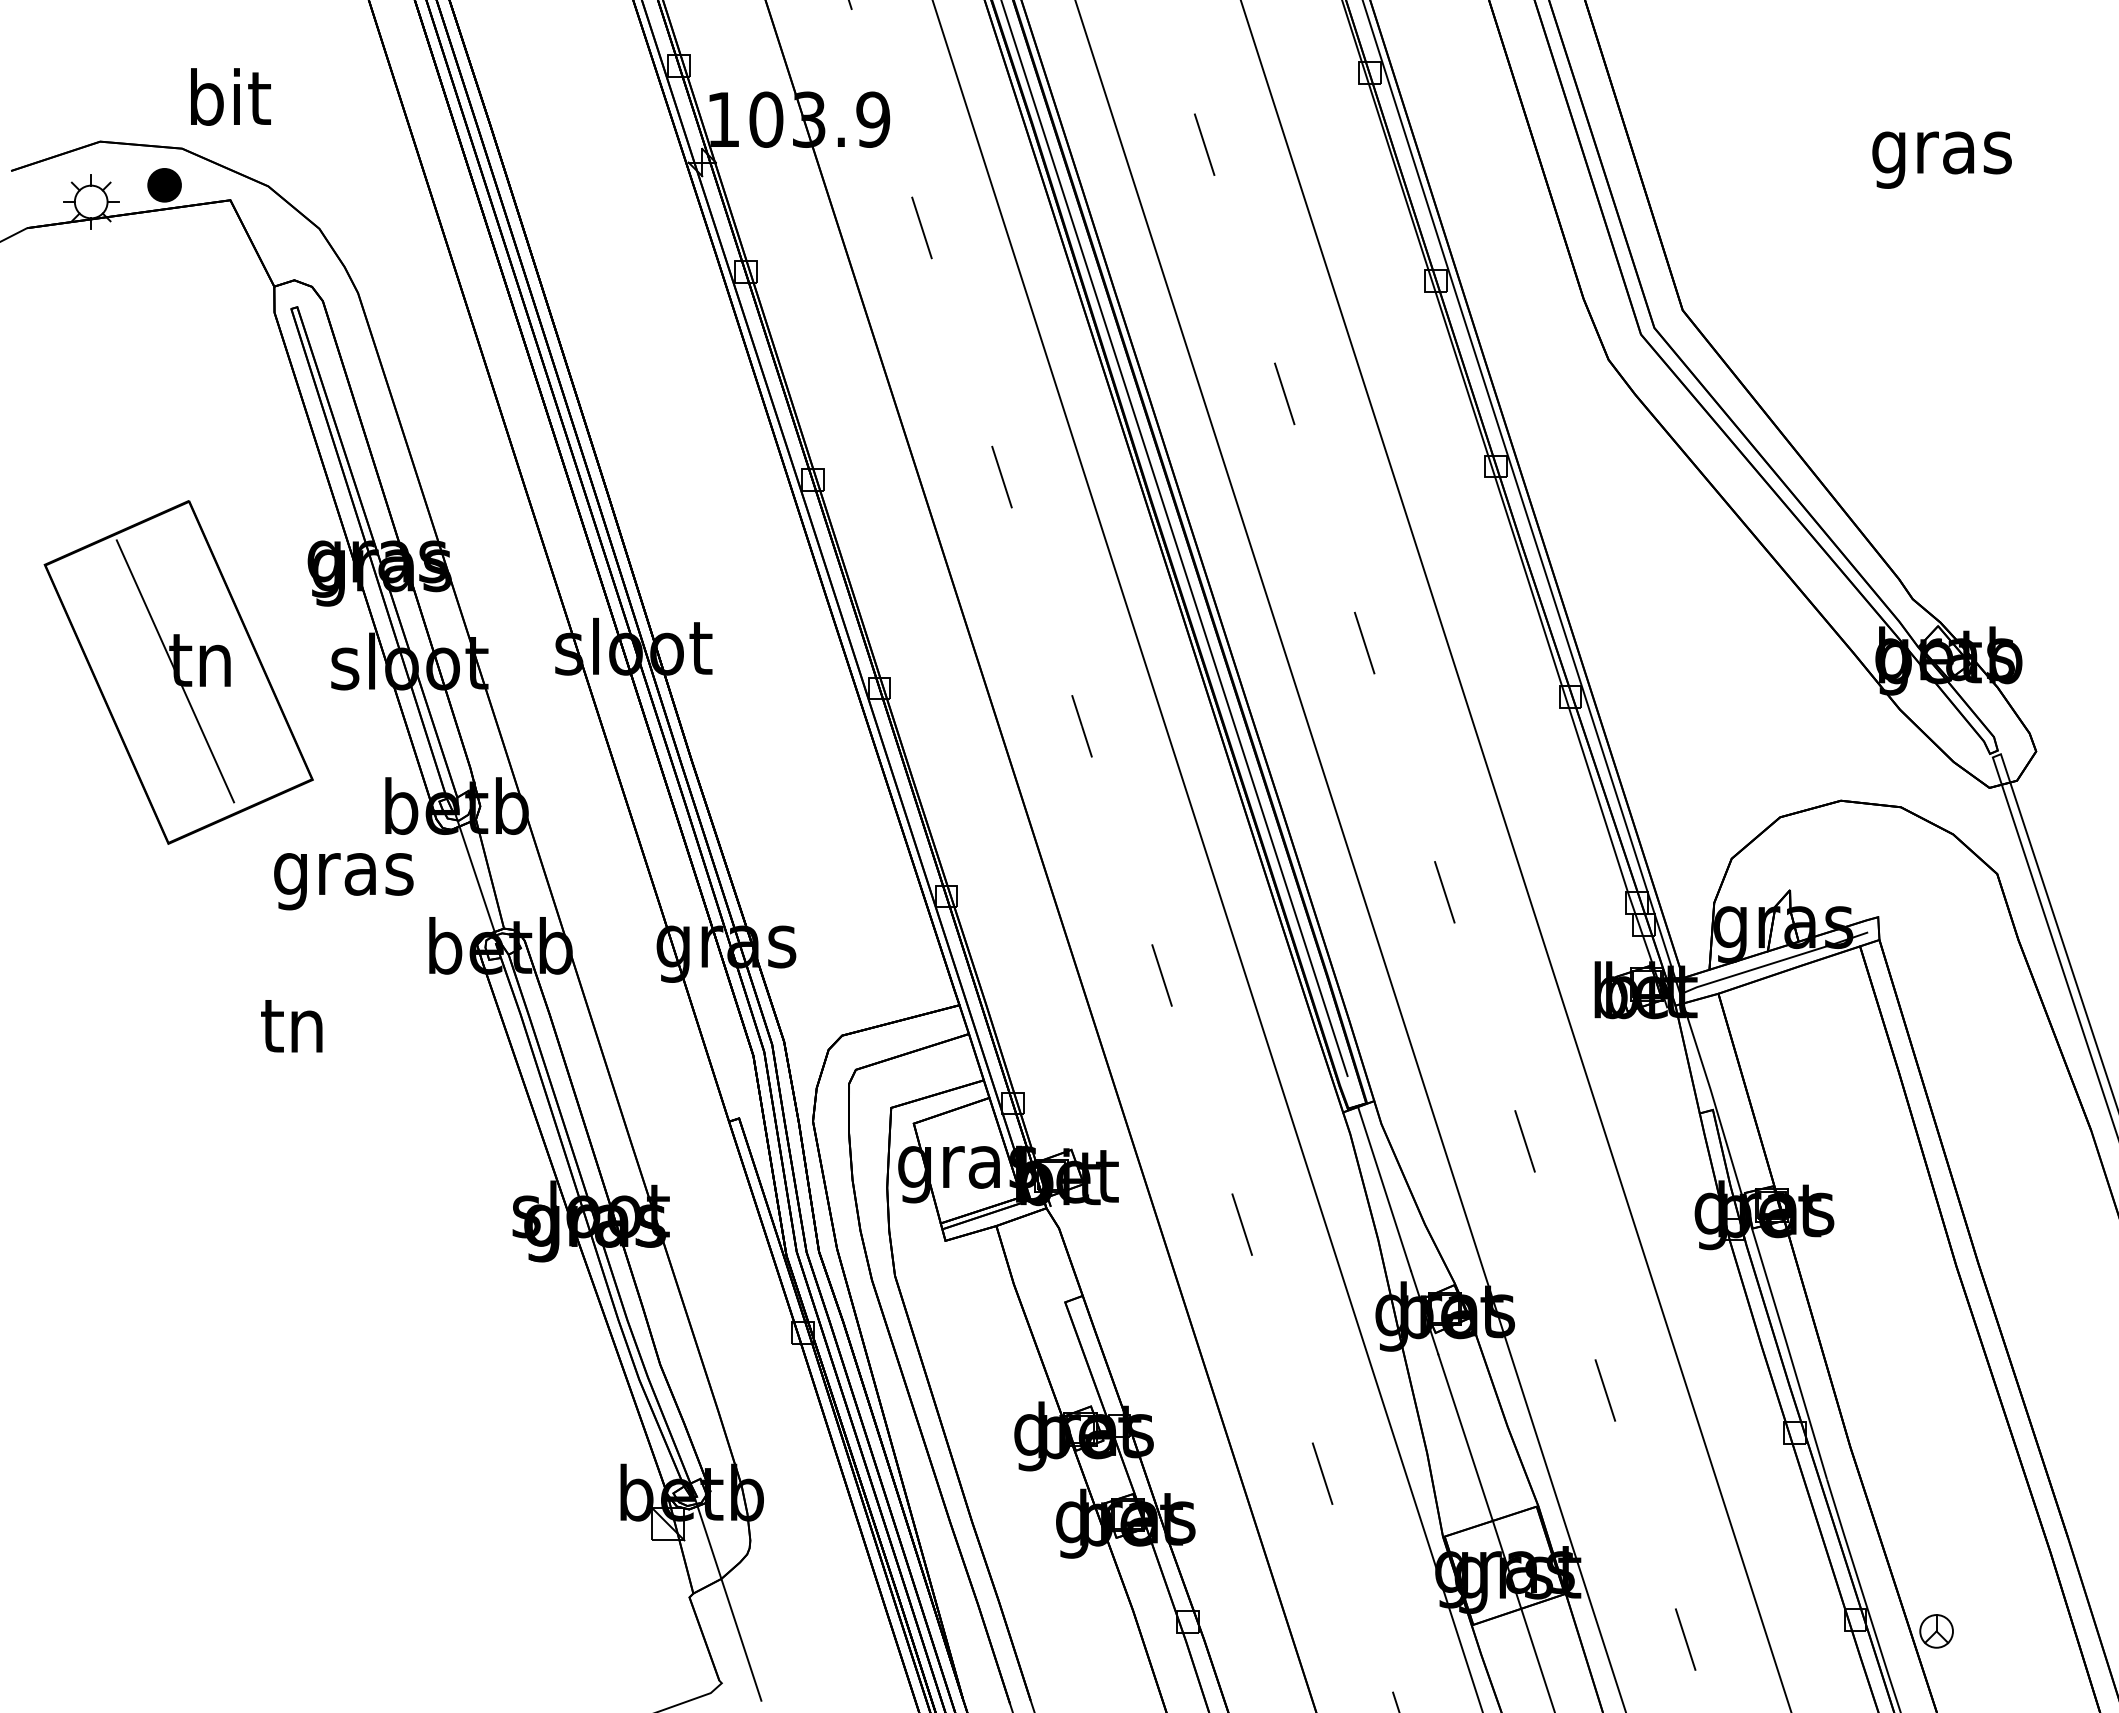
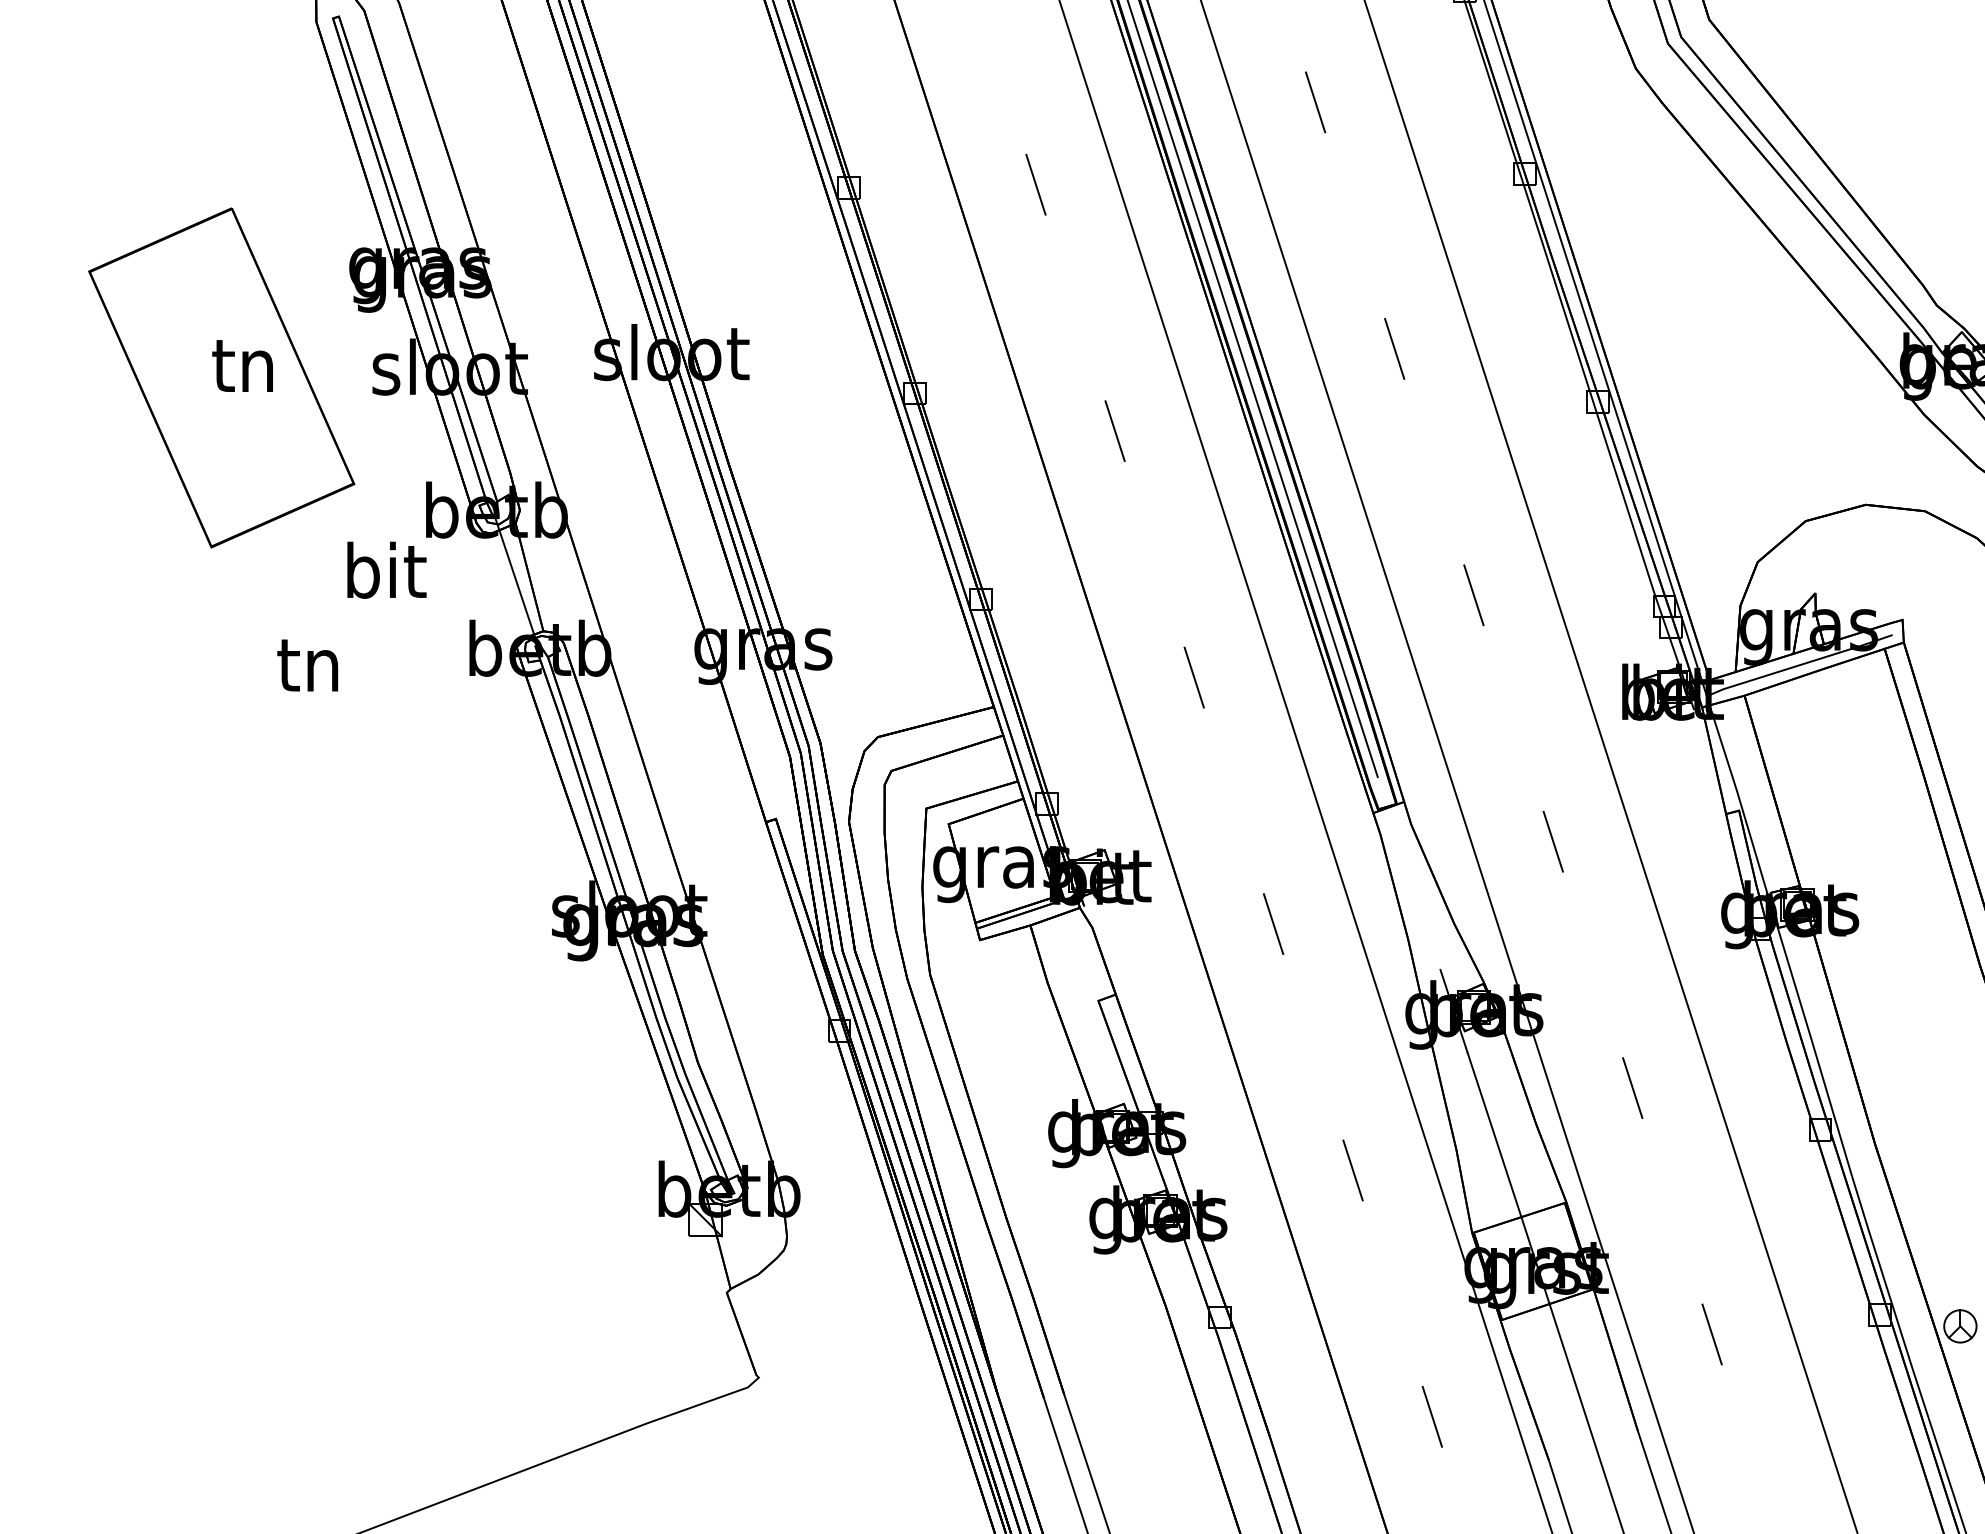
line: (175, 671) -> (218, 376), removed
text: (343, 874) -> (384, 577), gras -> bit
text: (291, 1026) -> (307, 665), moved
line: (1384, 1187) -> (1414, 887), removed
line: (727, 1598) -> (764, 1293), removed

